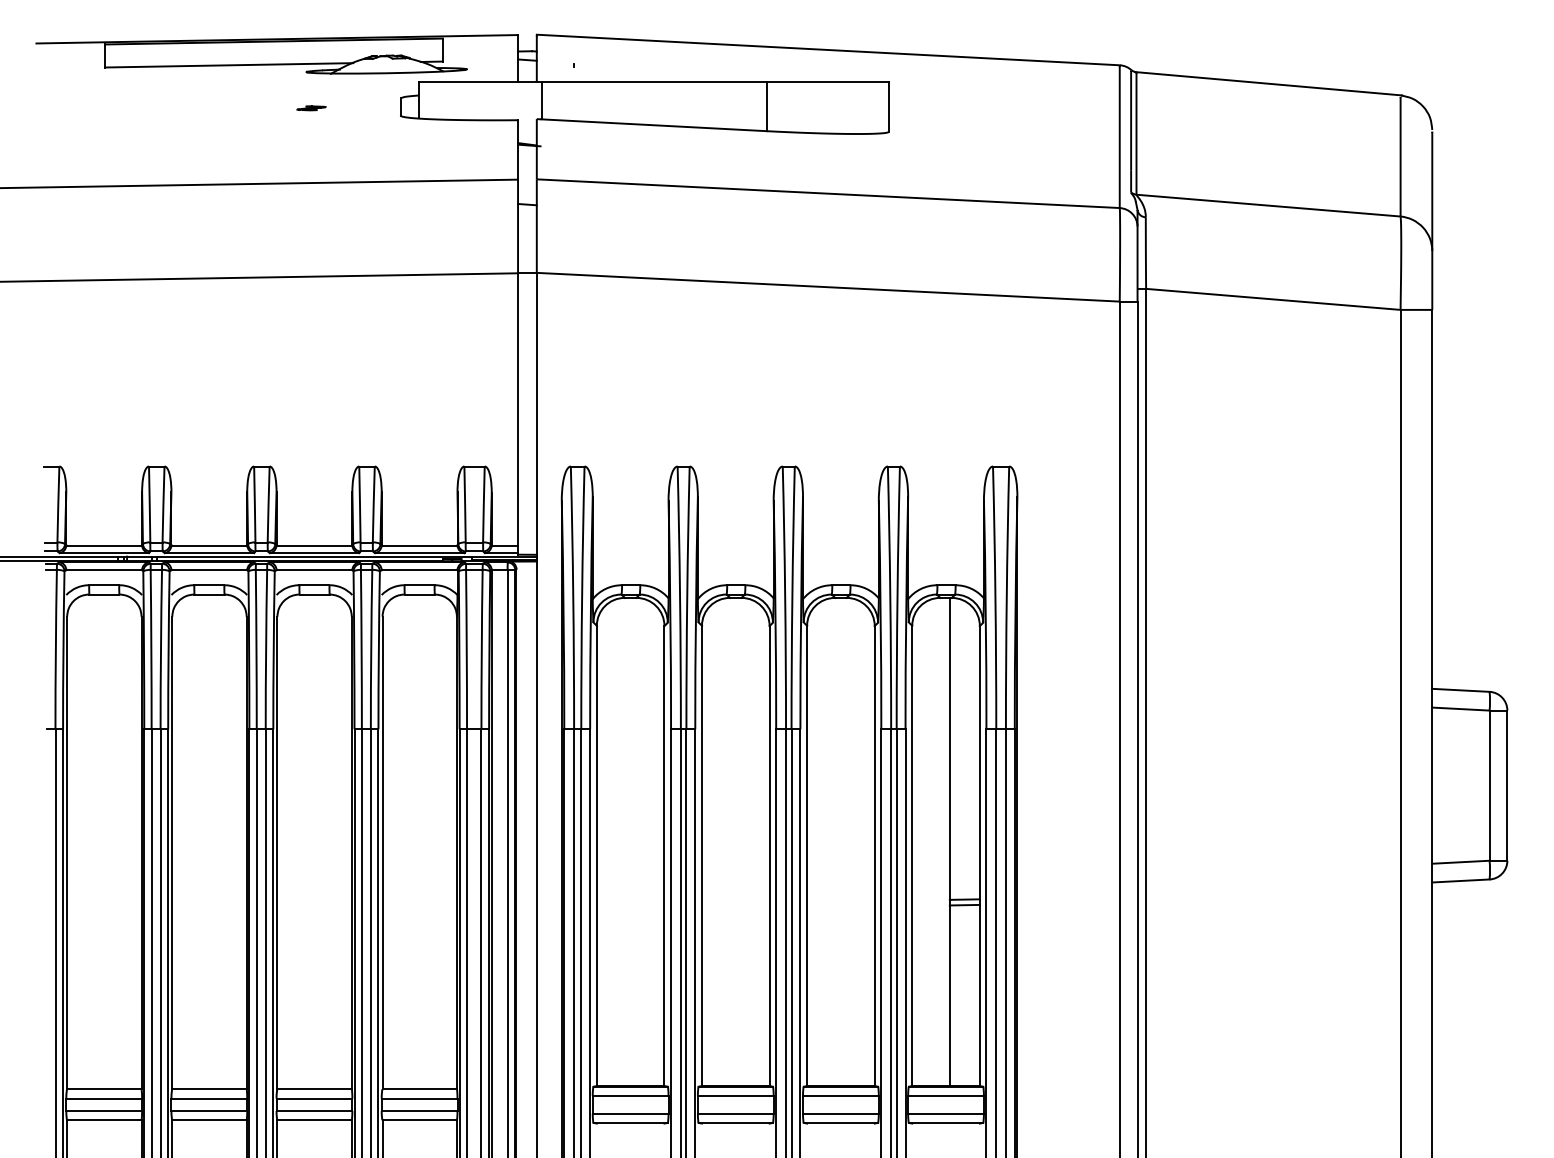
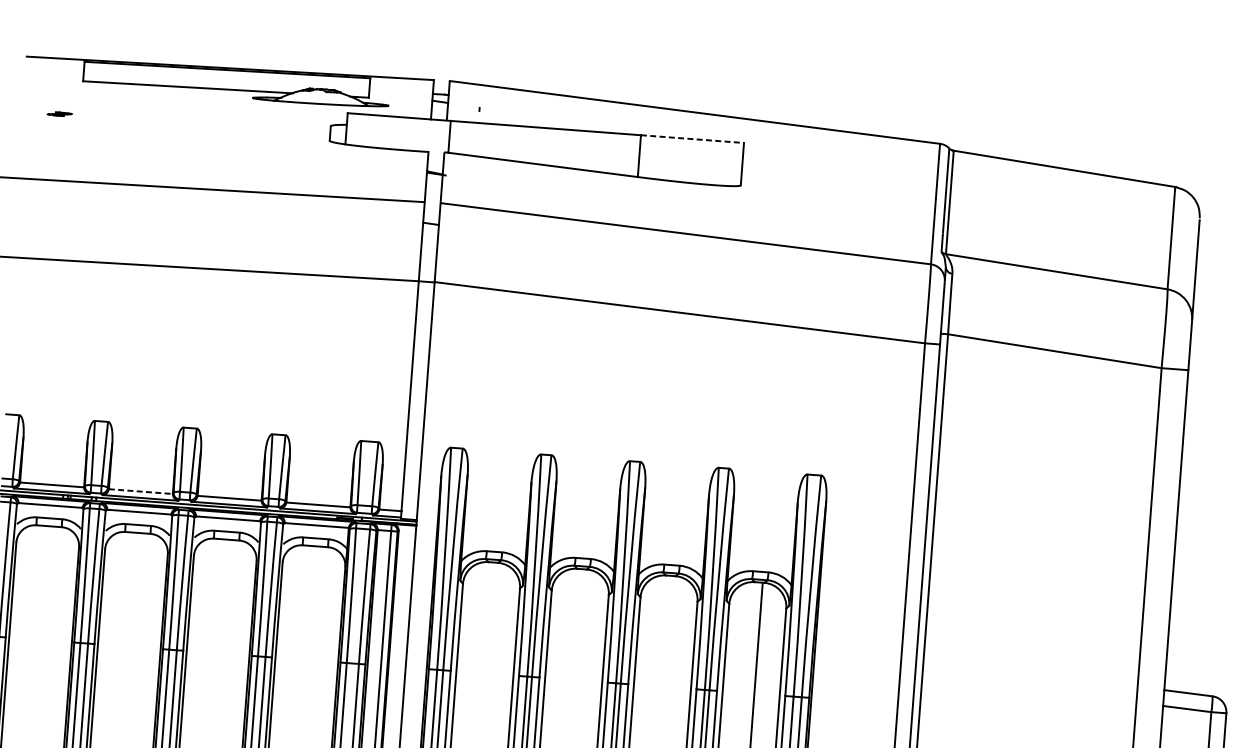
line: (828, 81) -> (693, 139), solid -> dashed
part: (311, 108) -> (59, 114), moved
line: (209, 545) -> (141, 491), solid -> dashed

